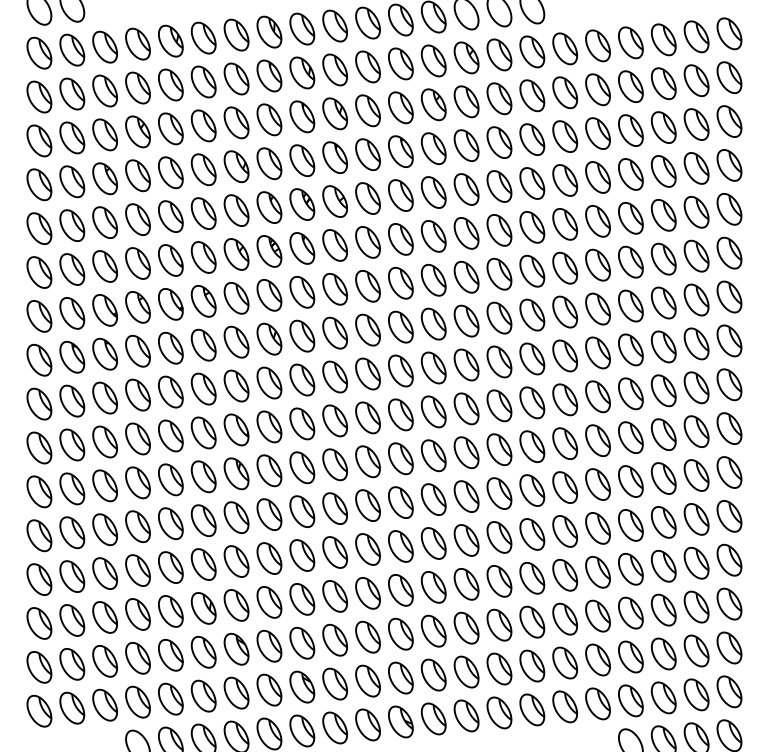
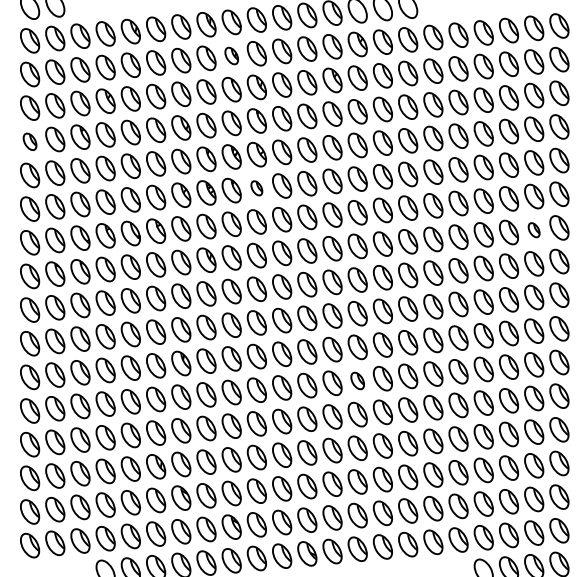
part: (302, 72) -> (231, 55), size x0.7
part: (39, 184) -> (30, 141), size x0.7
part: (334, 245) -> (256, 188), size x0.6
part: (696, 299) -> (534, 229), size x0.6
part: (466, 496) -> (357, 380), size x0.7

